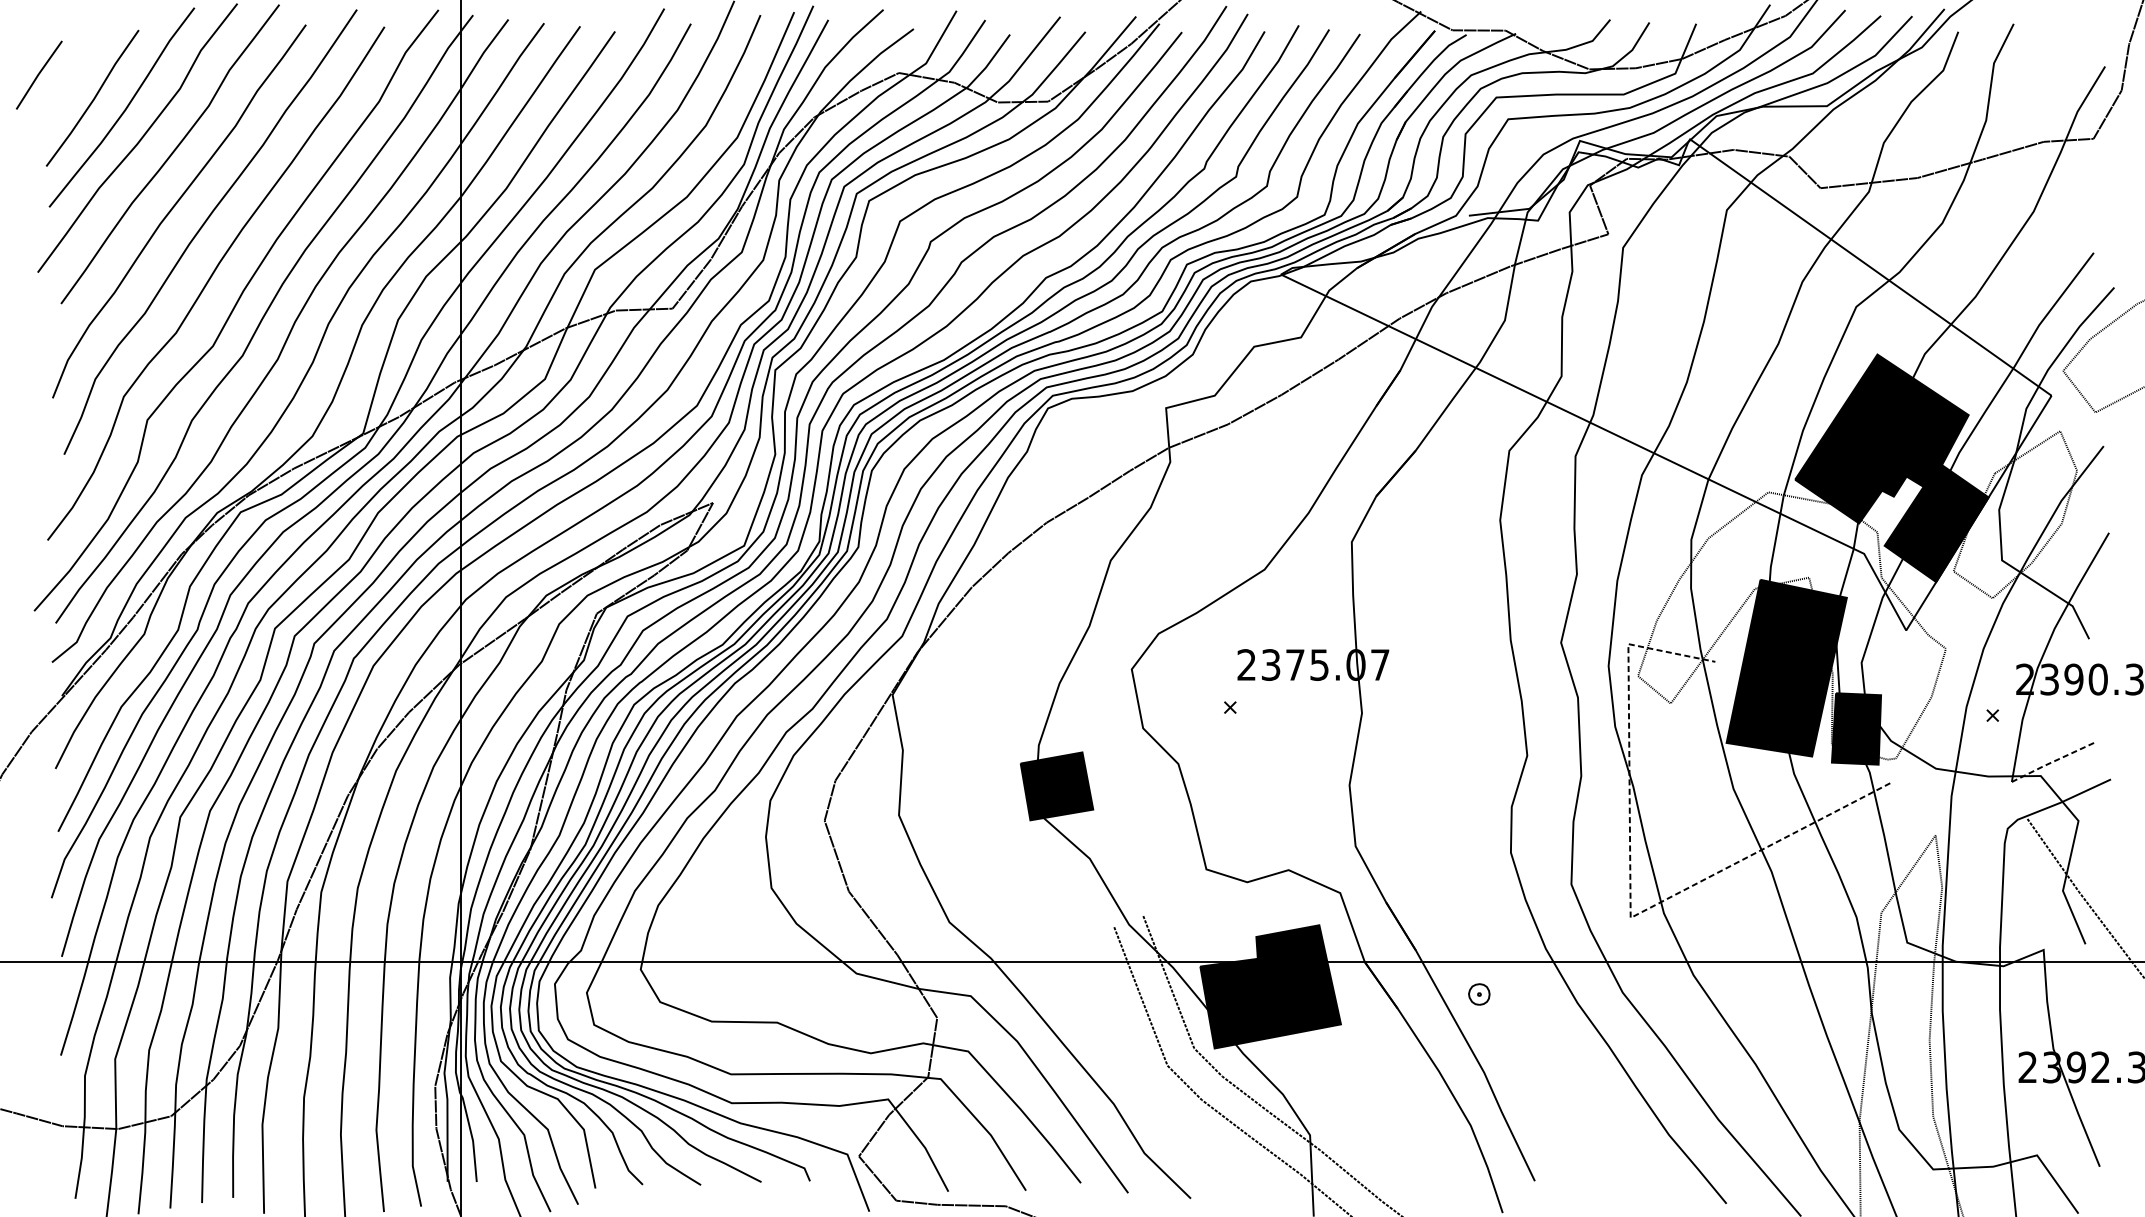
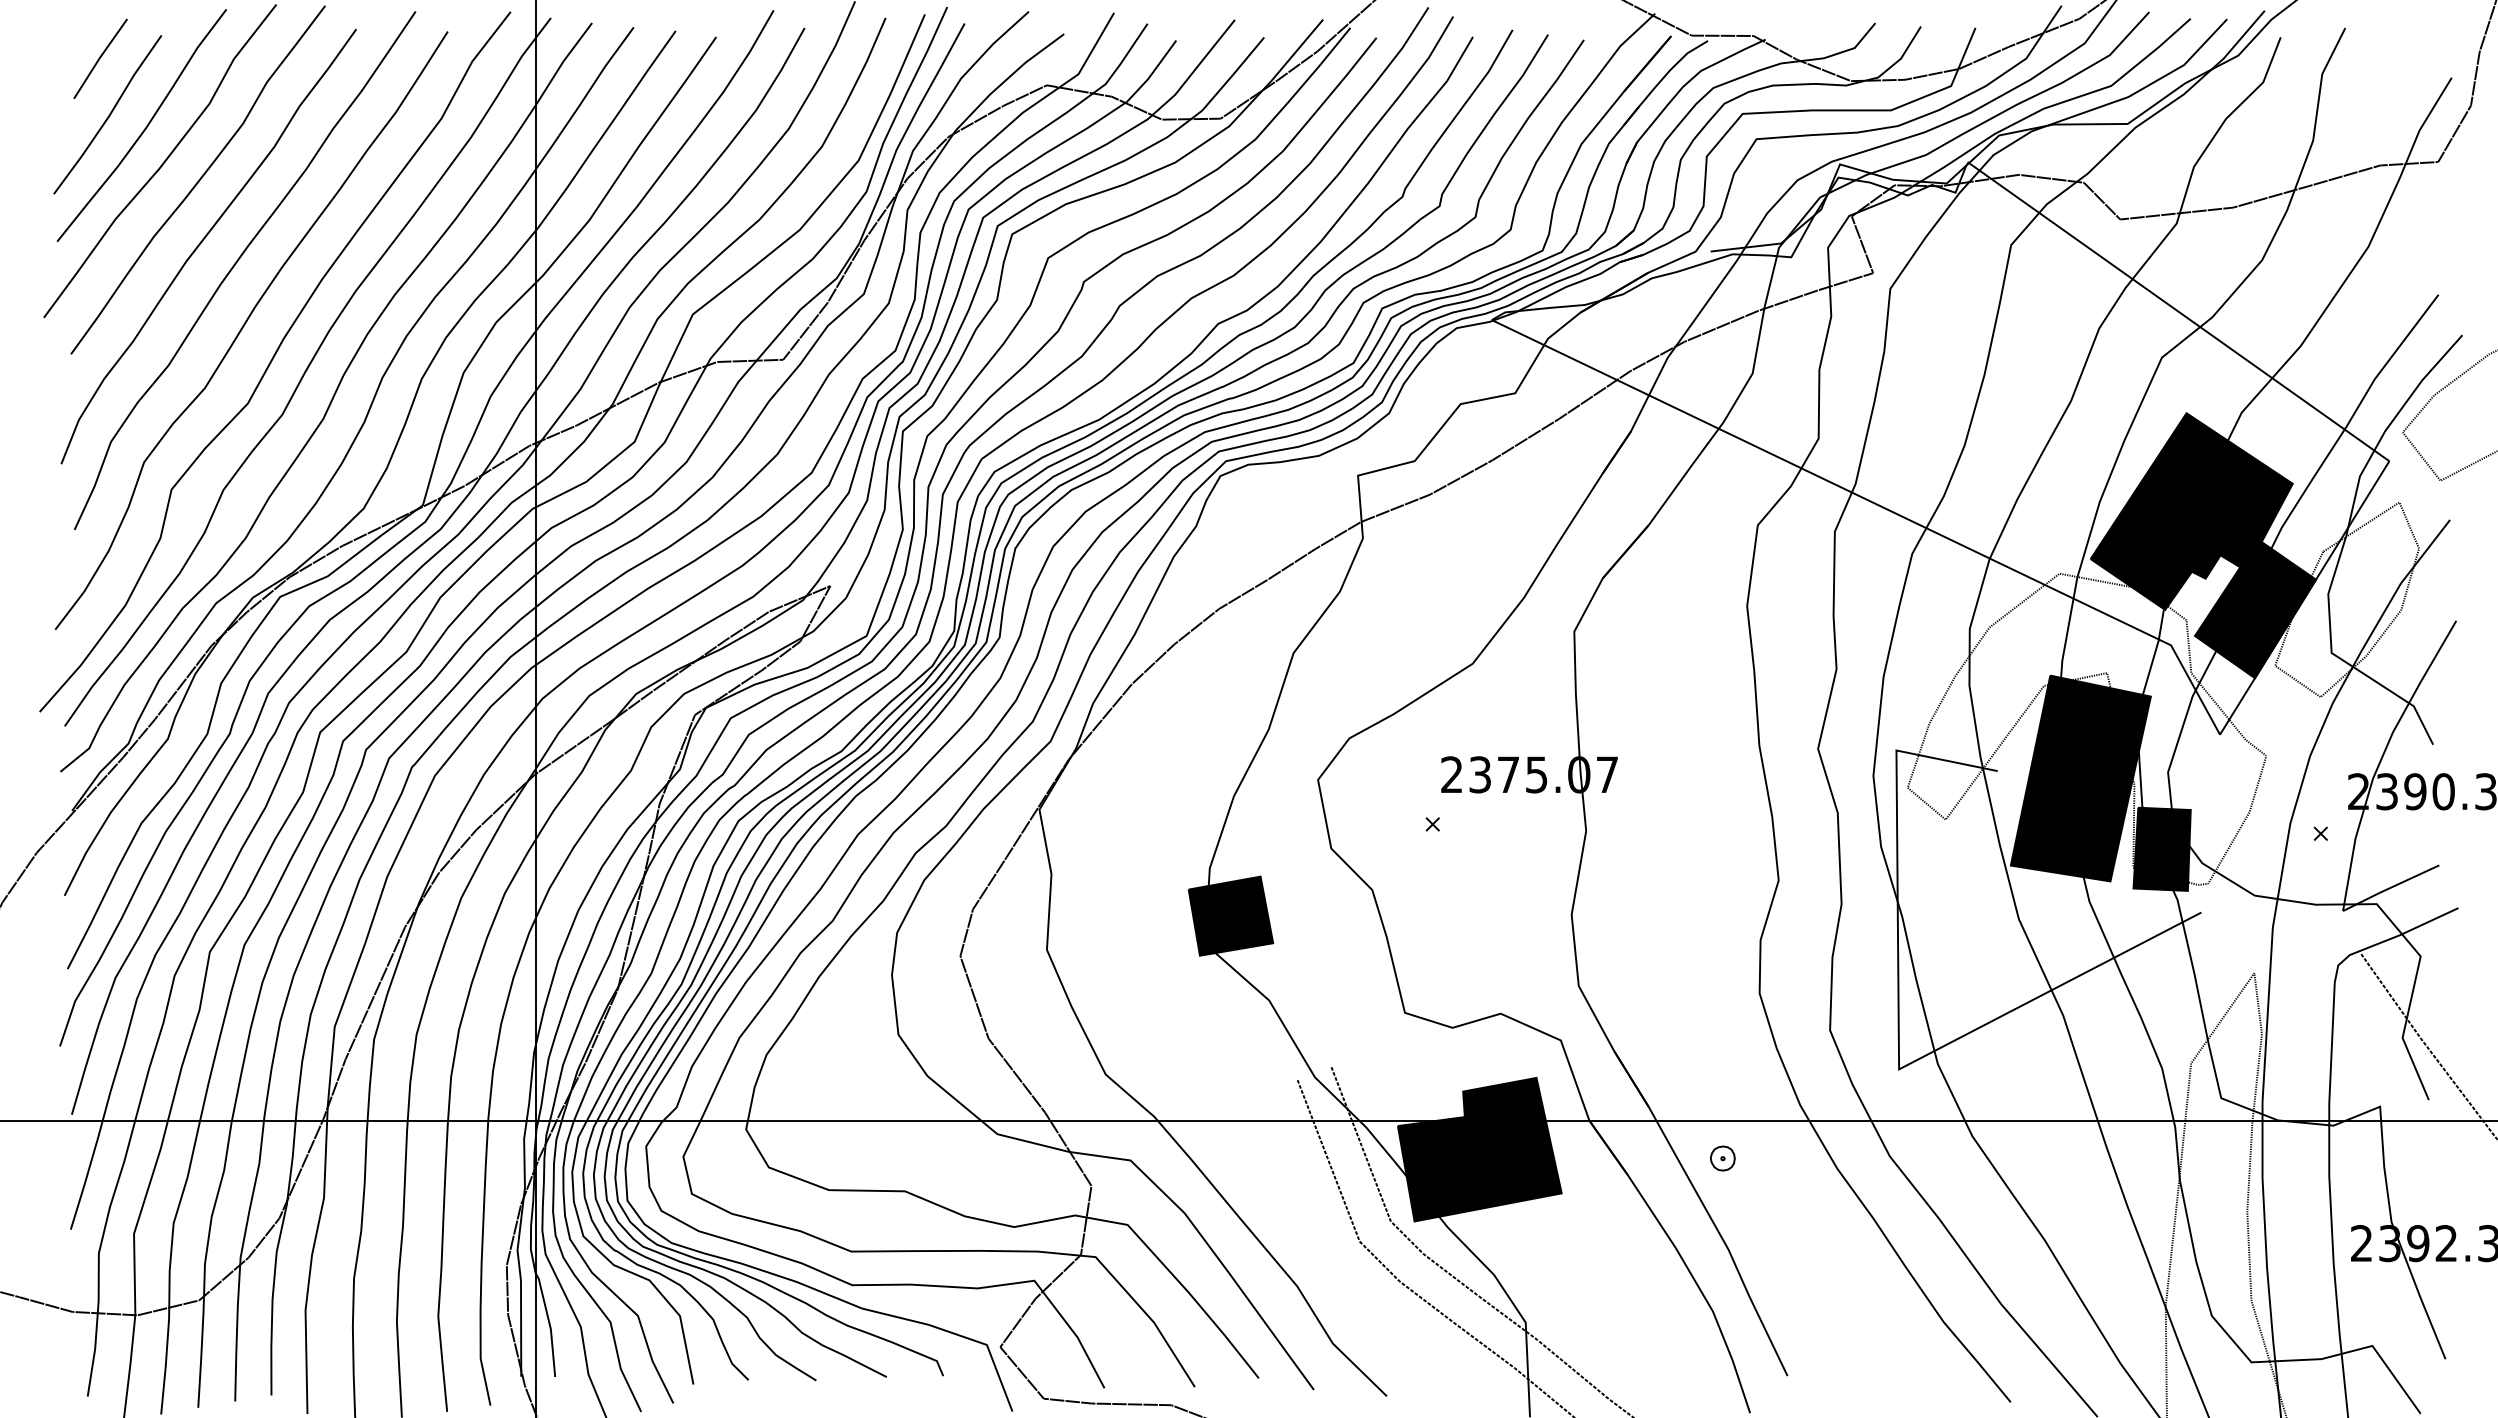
line: (39, 74) -> (100, 58), moved
line: (2052, 761) -> (2390, 887), dashed -> solid
line: (1630, 882) -> (1898, 1028), dashed -> solid

